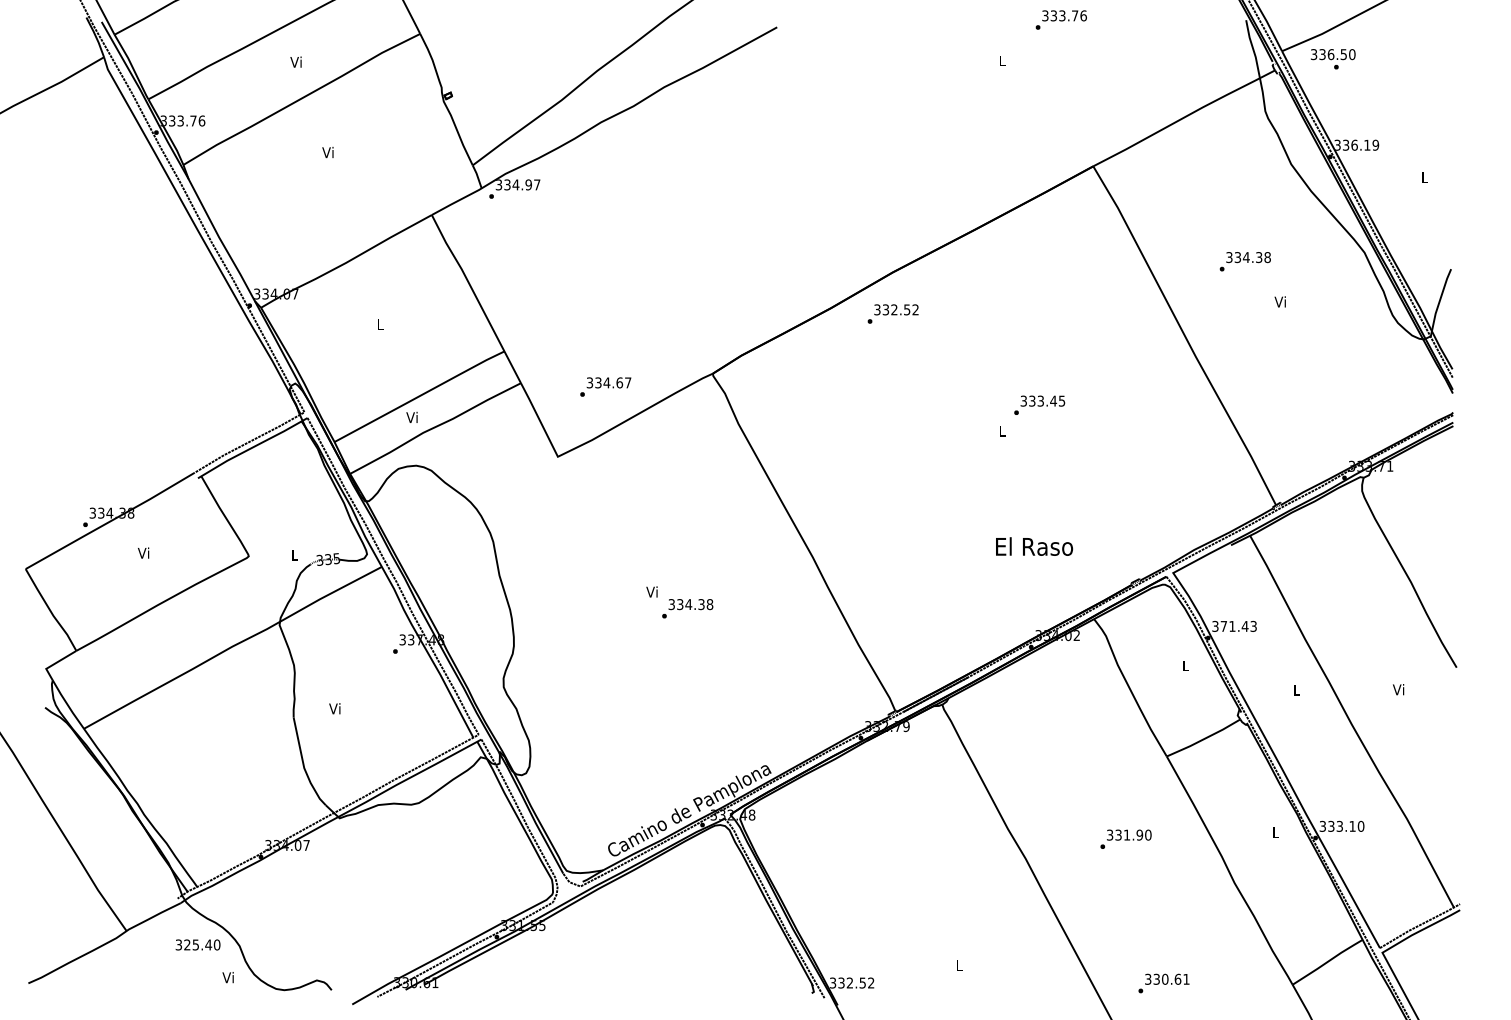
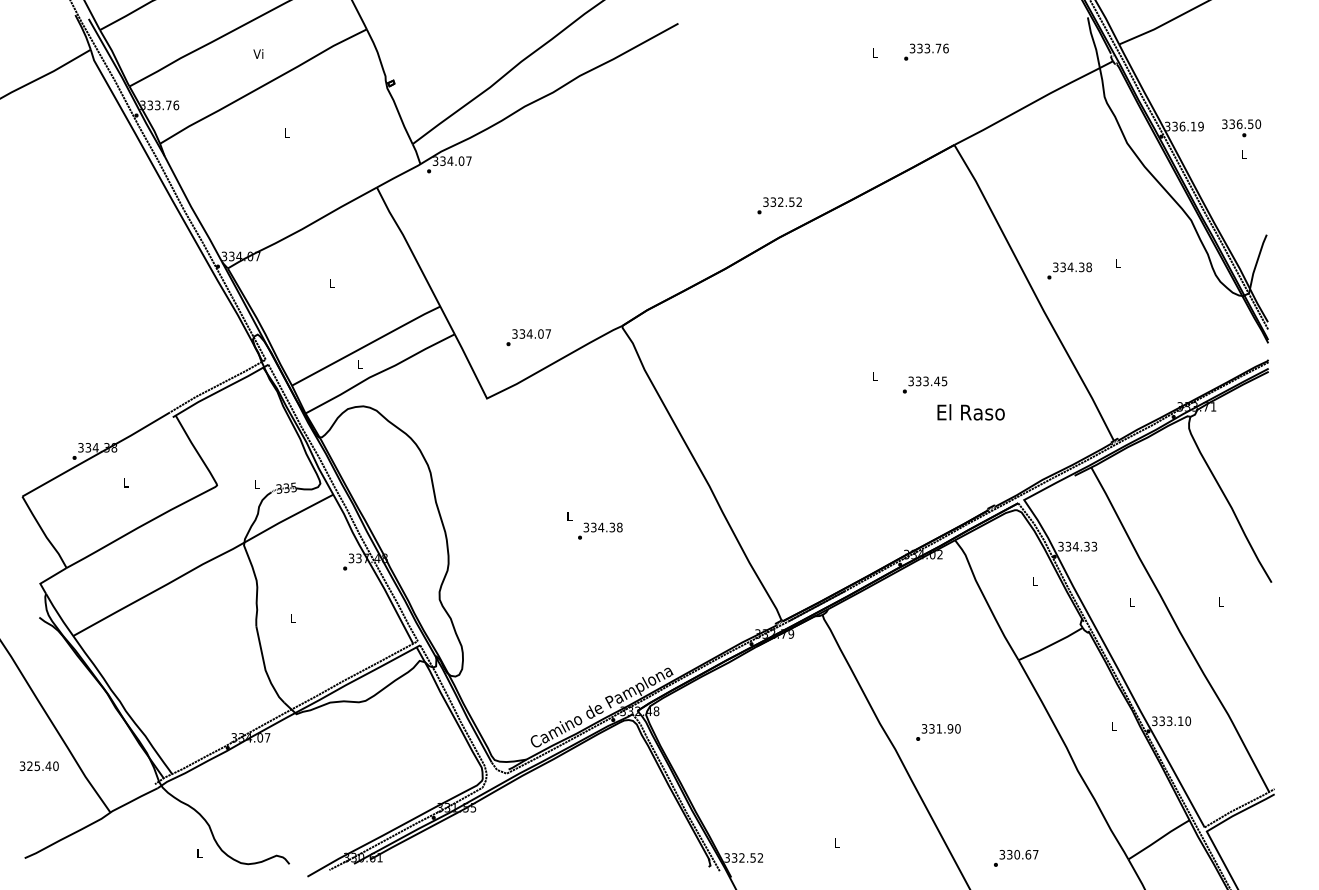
text: (1060, 19) -> (925, 51), moved
text: (1333, 59) -> (1241, 128), moved
text: (327, 152) -> (285, 132), Vi -> L
text: (528, 184) -> (461, 160), 334.97 -> 334.07
text: (1244, 261) -> (1068, 270), moved
text: (1279, 301) -> (1116, 262), Vi -> L
text: (892, 313) -> (779, 205), moved
text: (619, 382) -> (540, 333), 334.67 -> 334.07
text: (1039, 404) -> (924, 384), moved
text: (411, 417) -> (359, 364), Vi -> L
text: (1034, 546) -> (971, 412), moved
text: (143, 552) -> (125, 482), Vi -> L
text: (651, 591) -> (568, 516), Vi -> L
text: (1234, 625) -> (1077, 545), 371.43 -> 334.33
text: (1398, 689) -> (1220, 601), Vi -> L
text: (334, 708) -> (291, 618), Vi -> L
text: (1125, 838) -> (937, 731), moved
text: (197, 944) -> (38, 765), moved
text: (227, 977) -> (198, 853), Vi -> L
text: (1186, 979) -> (1035, 854), 330.61 -> 330.67

